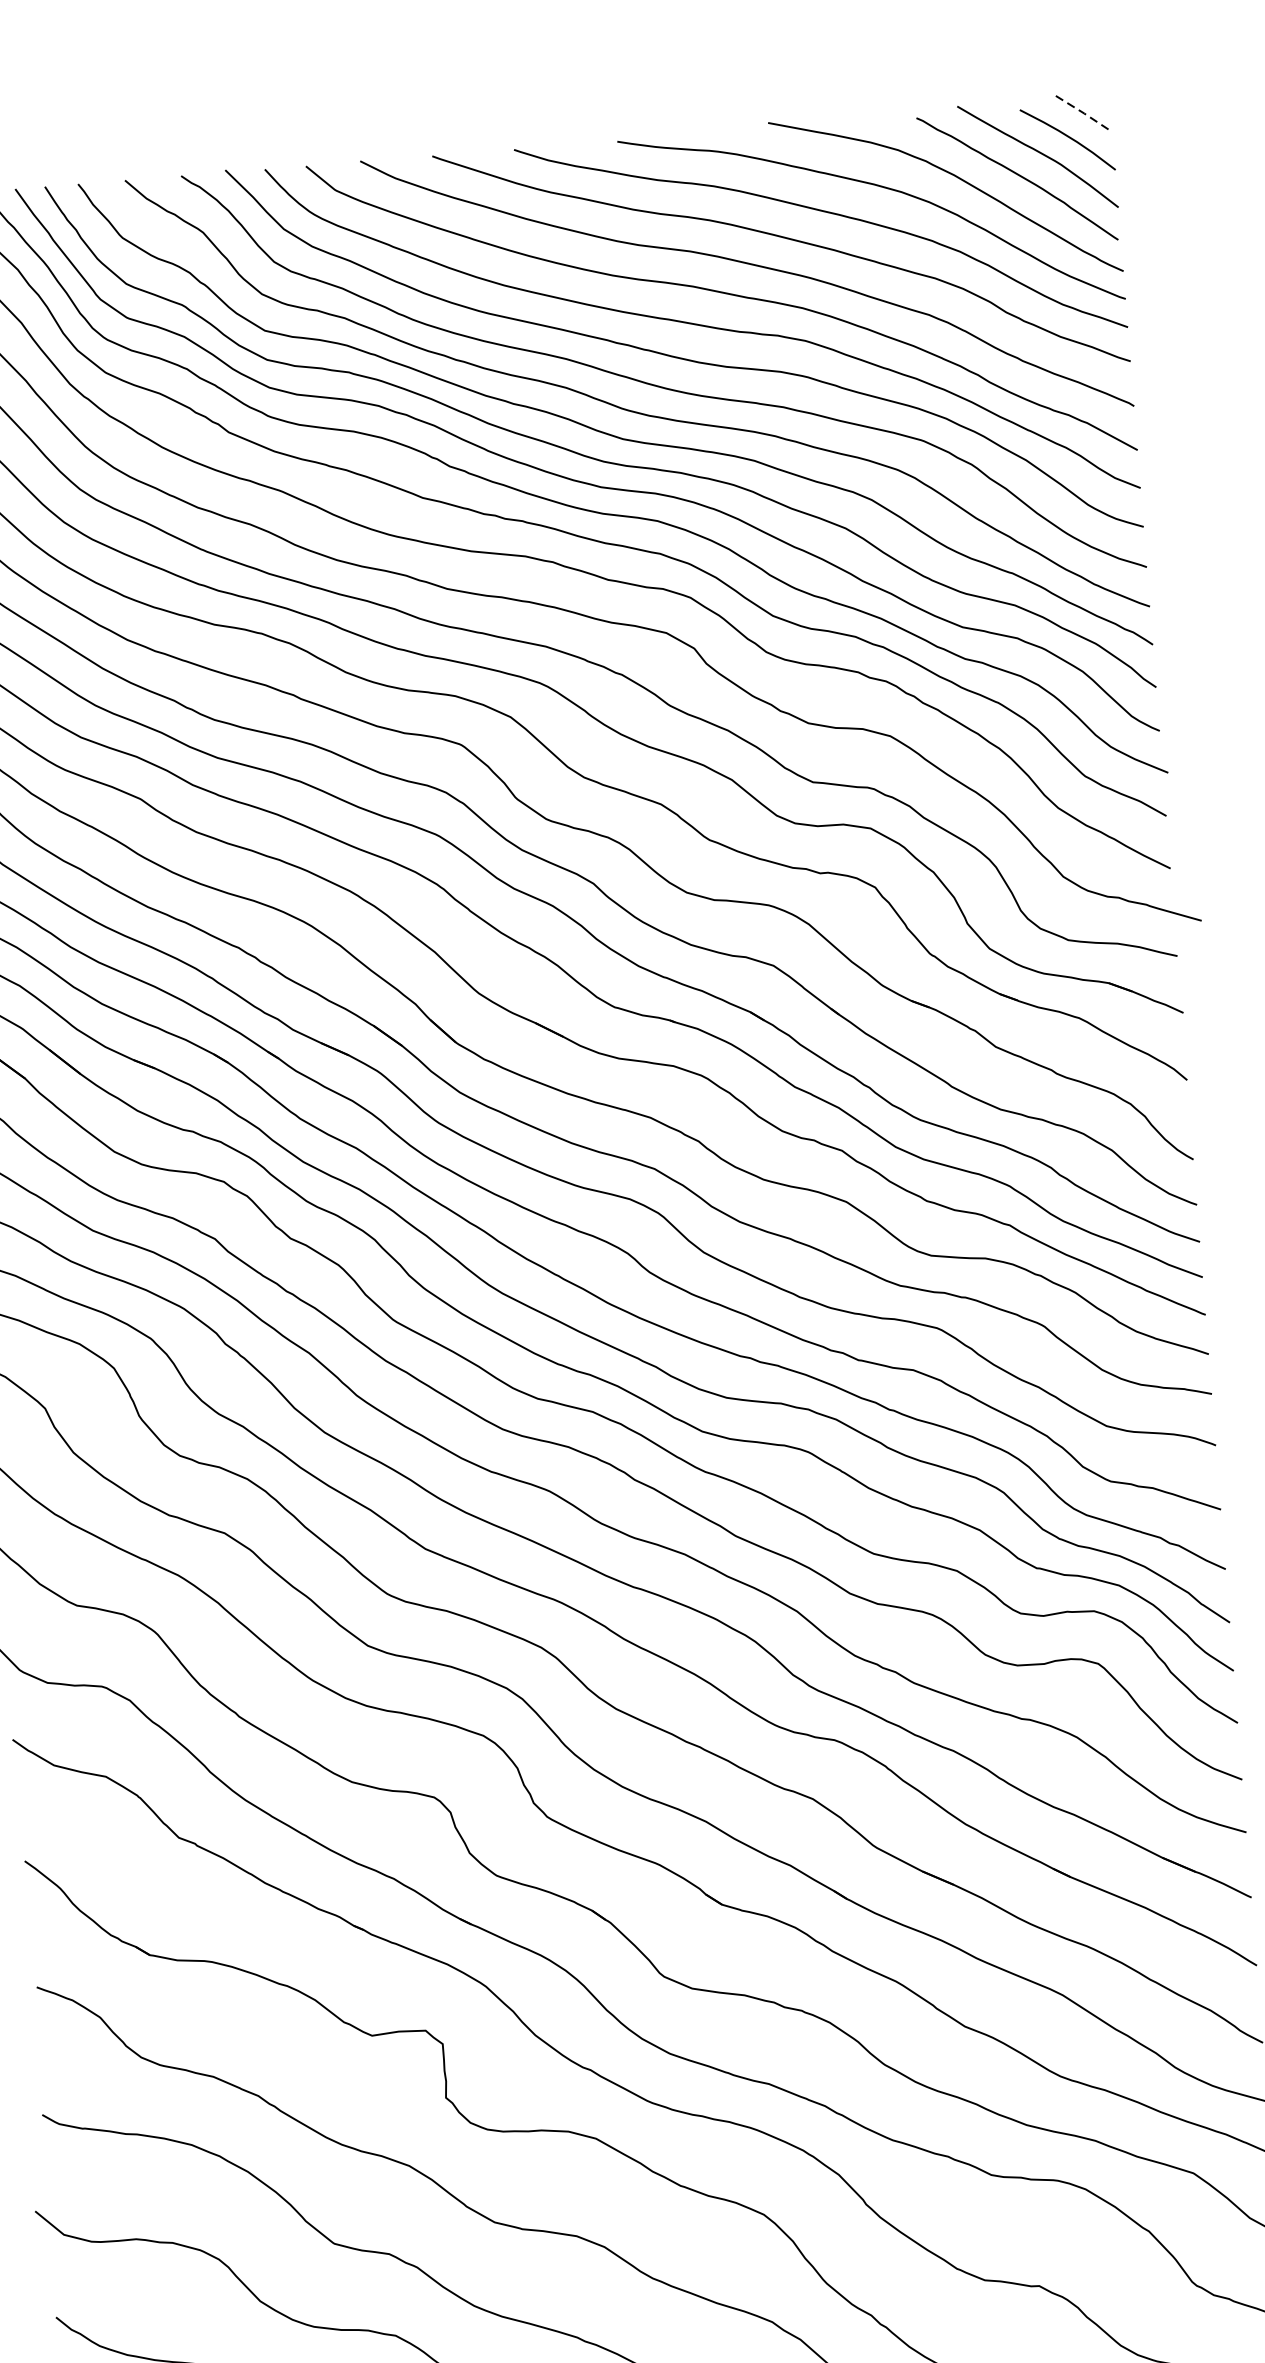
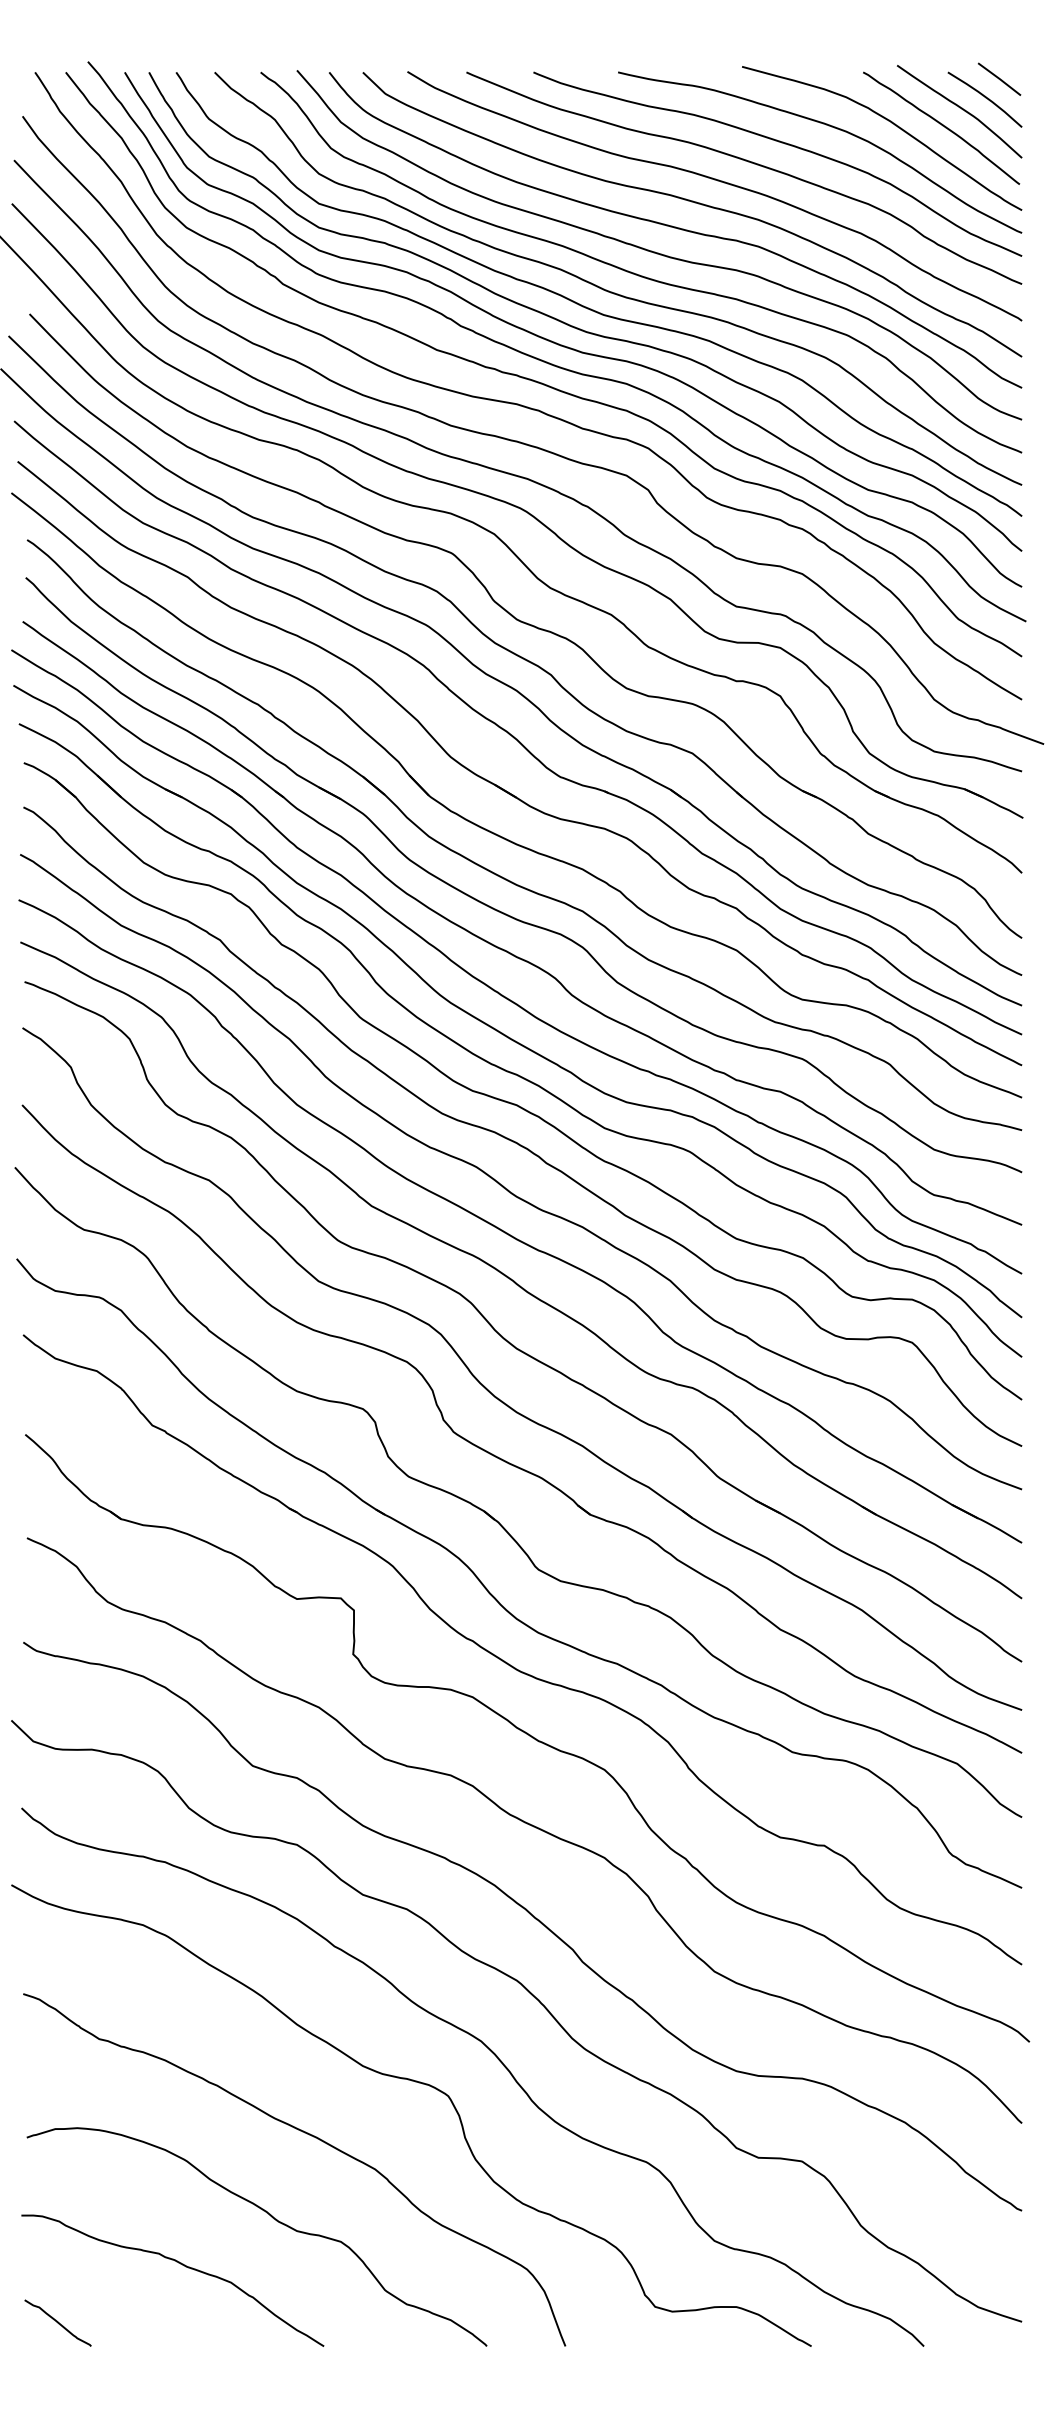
line: (1084, 113) -> (1000, 79), dashed -> solid

